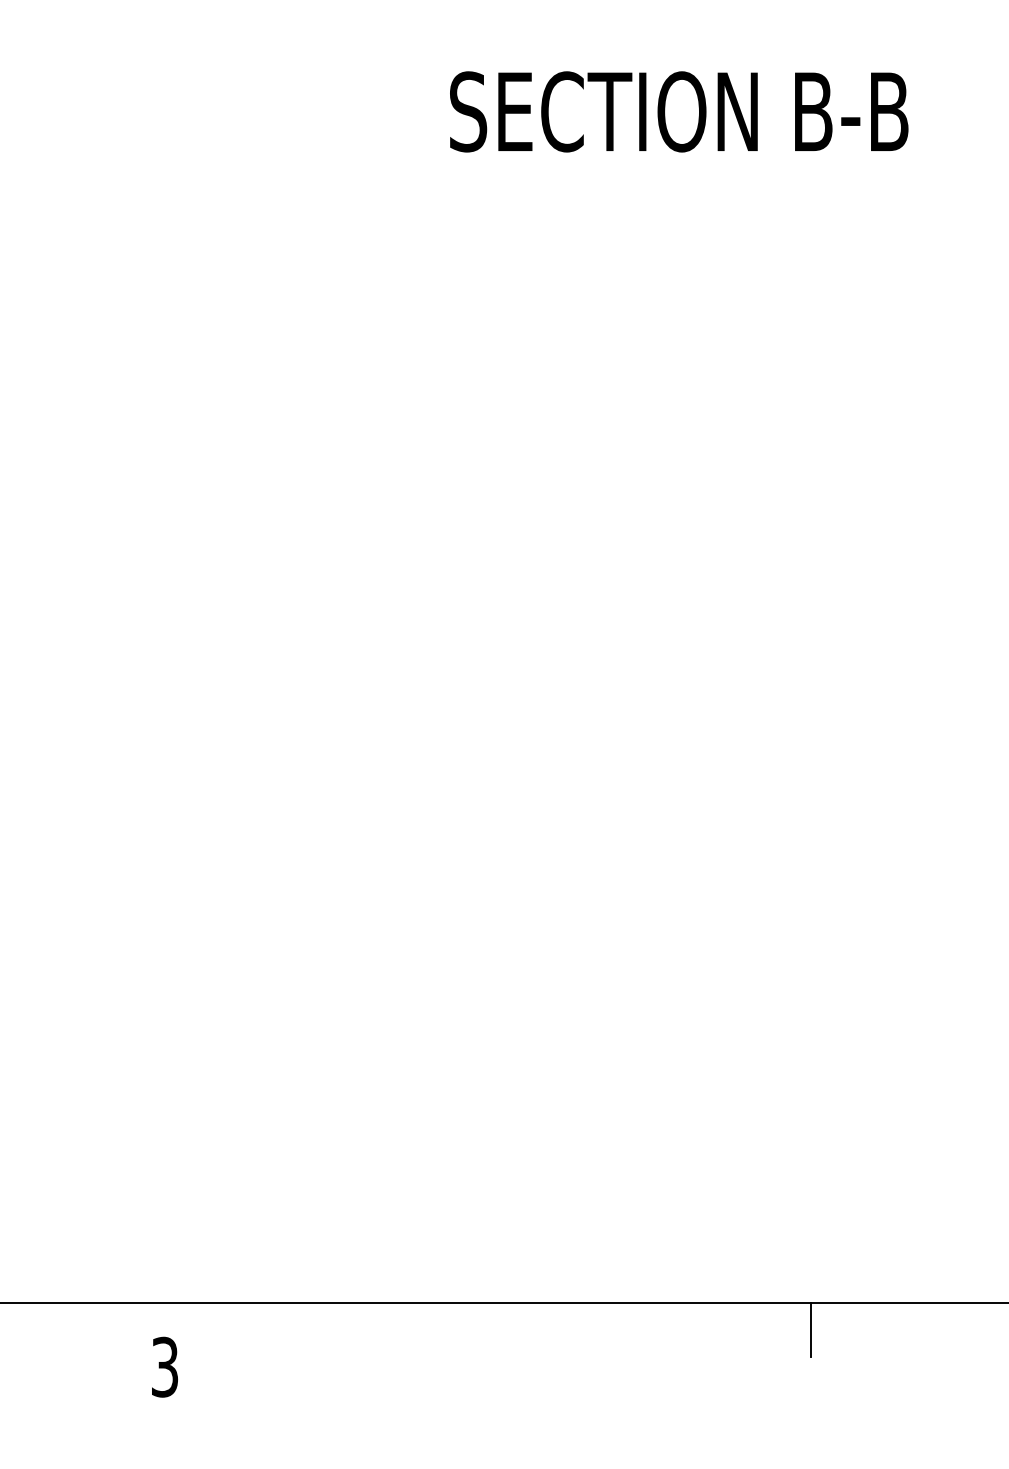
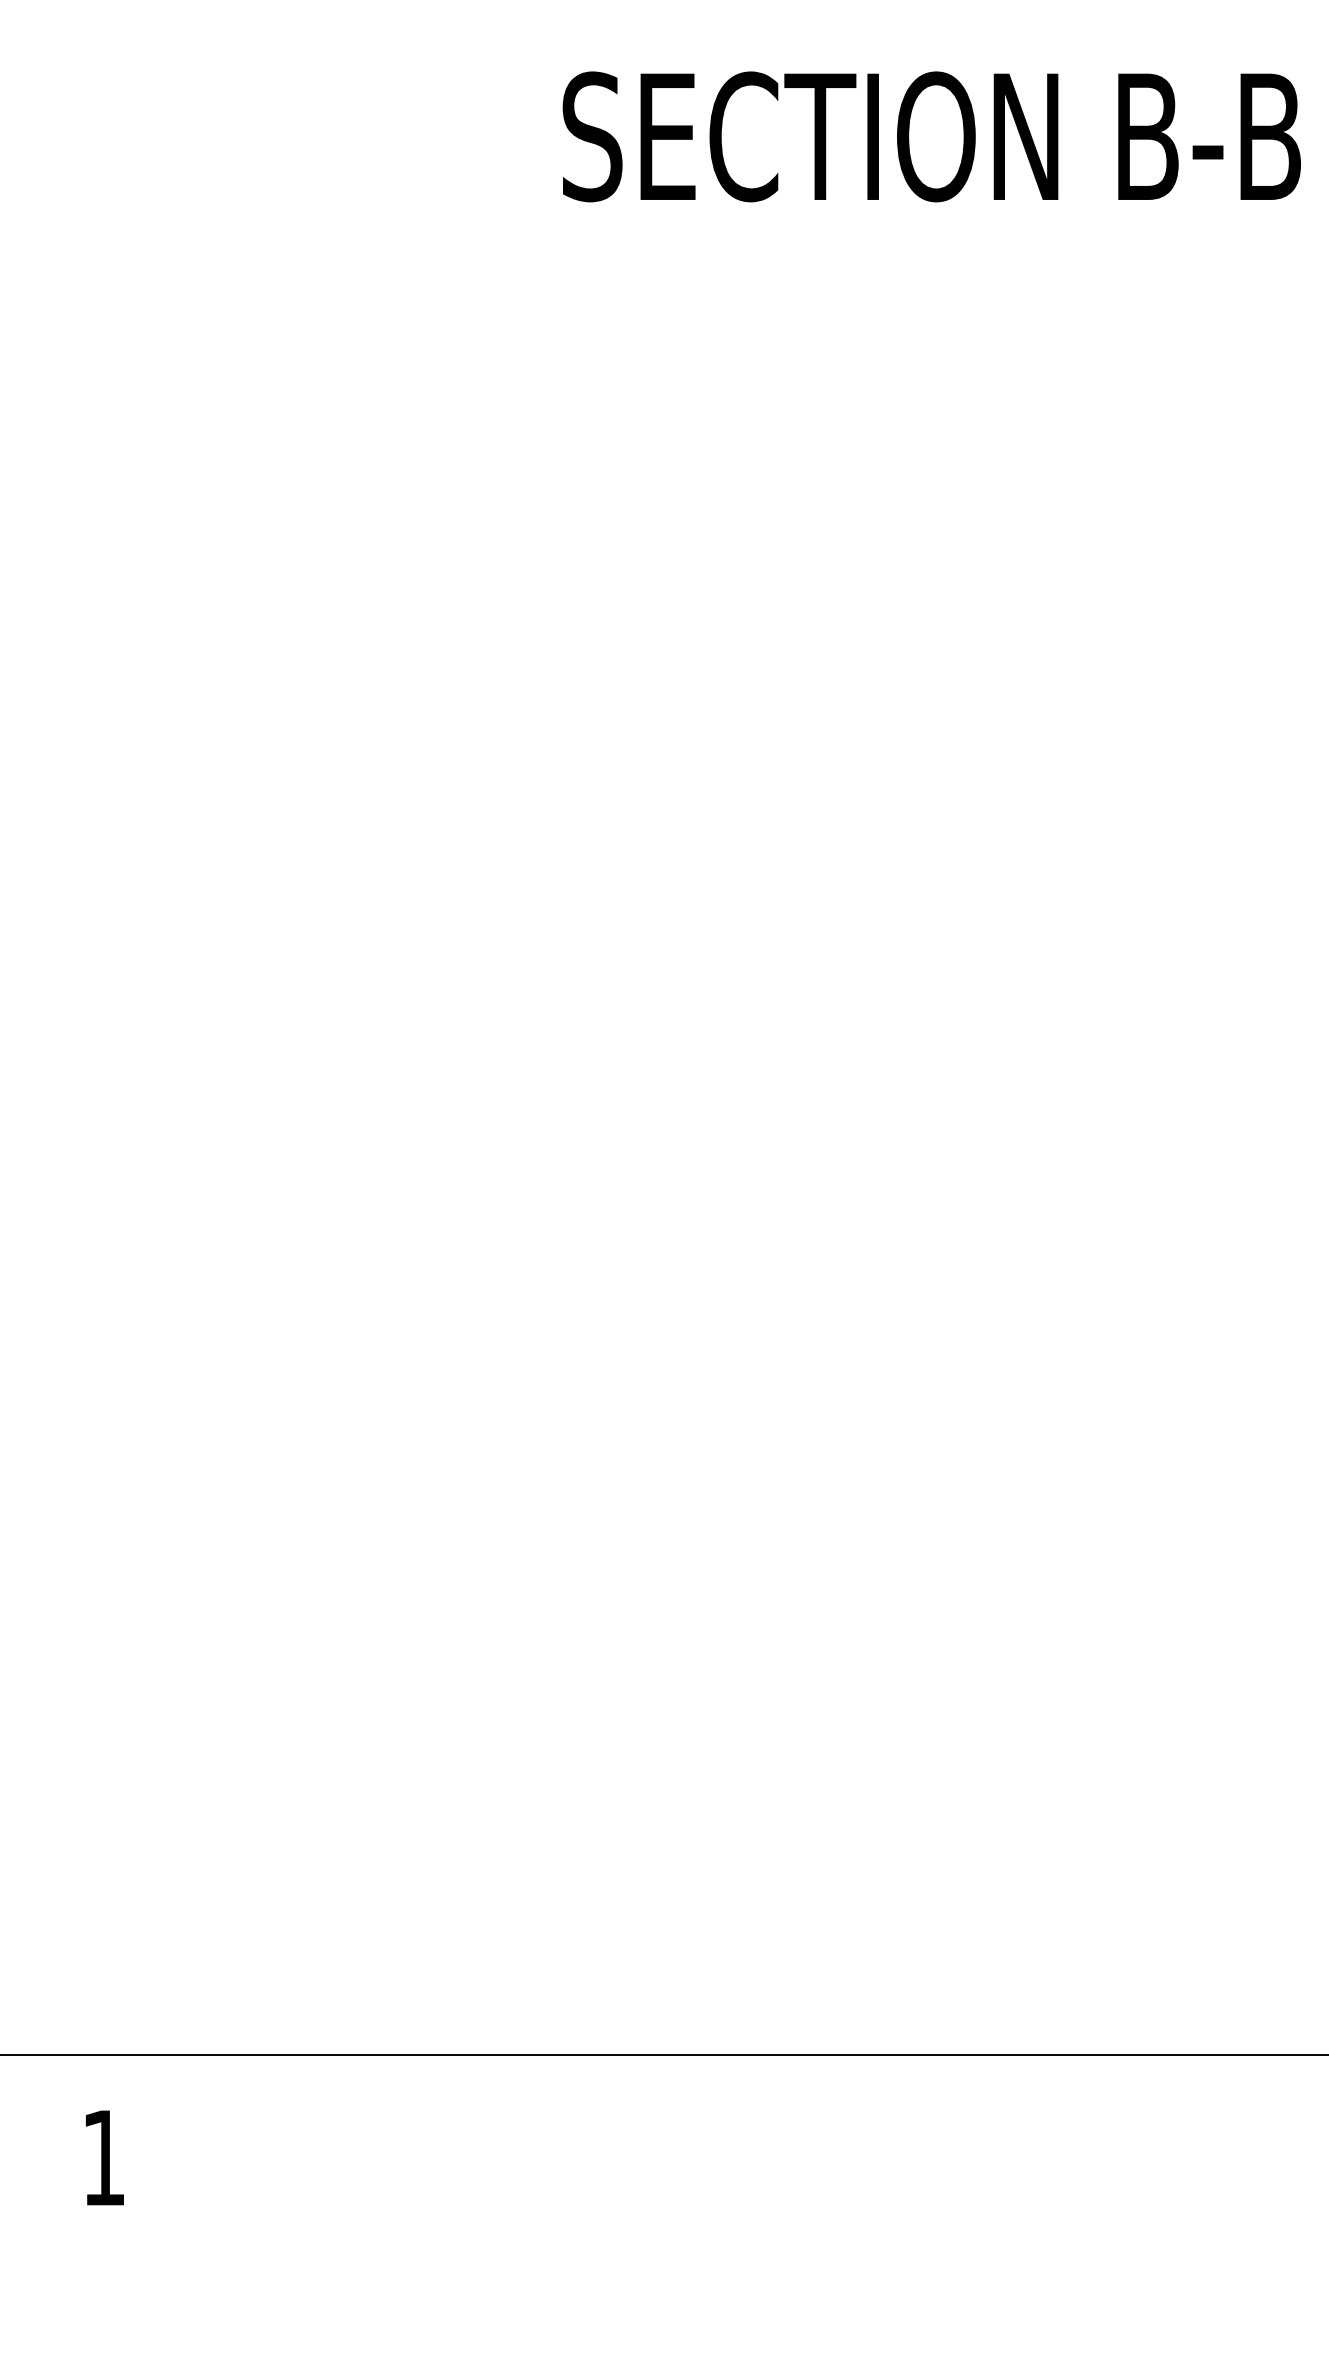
line: (810, 1329) -> (1143, 2097), removed
text: (165, 1366) -> (104, 2156), 3 -> 1

